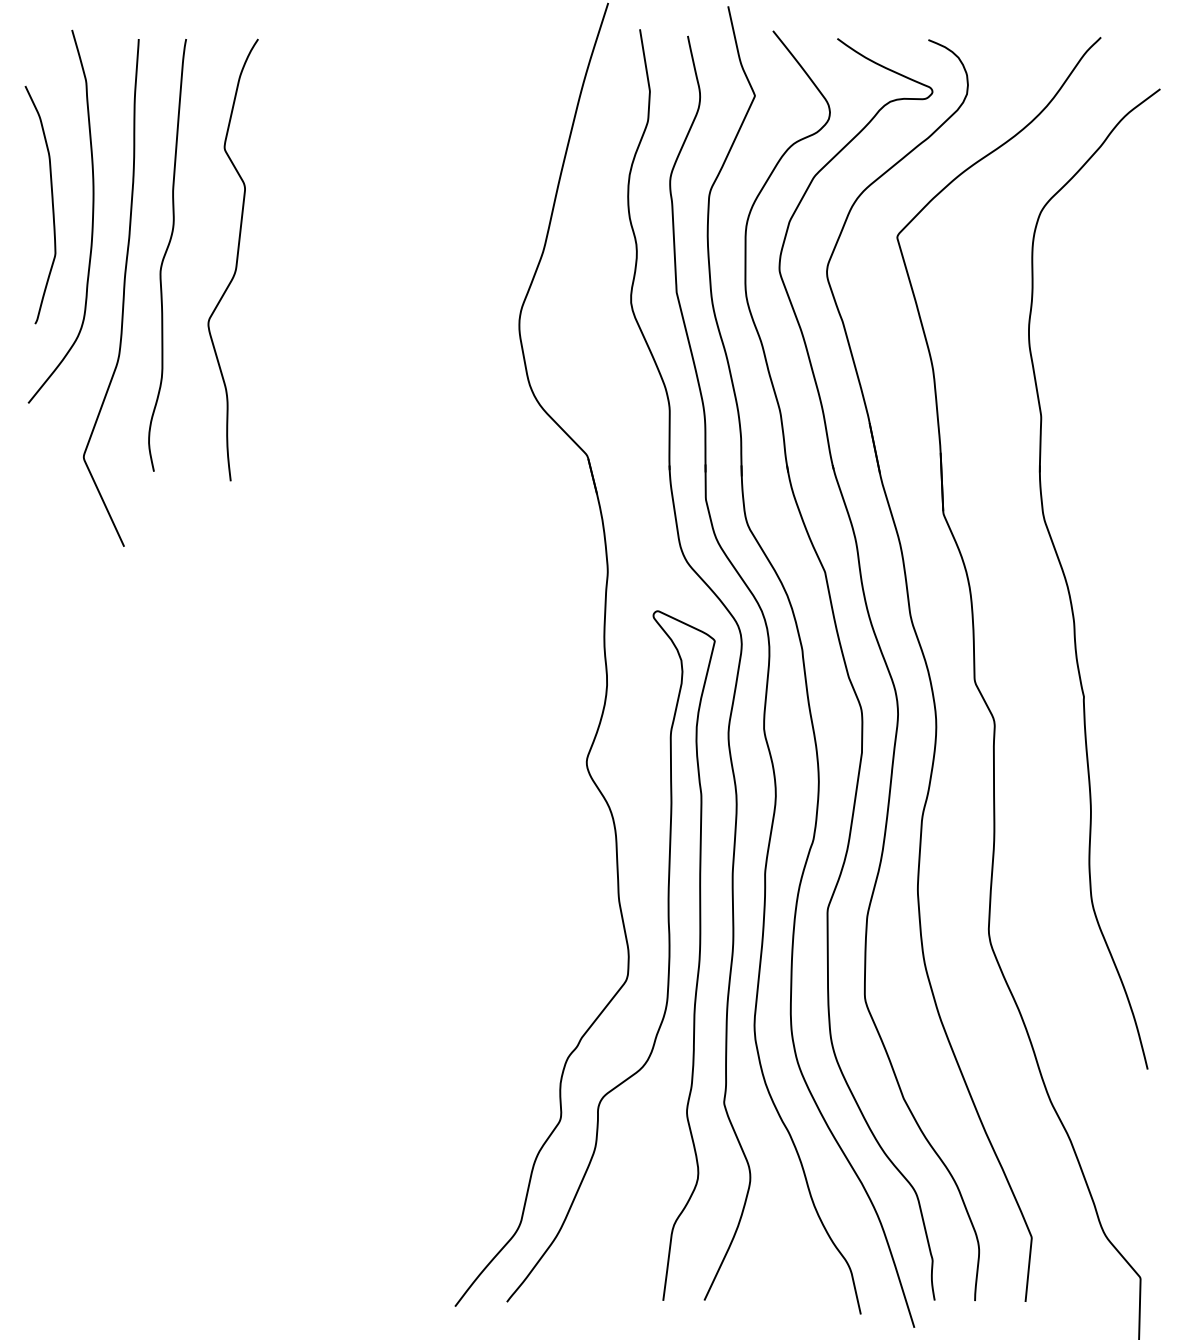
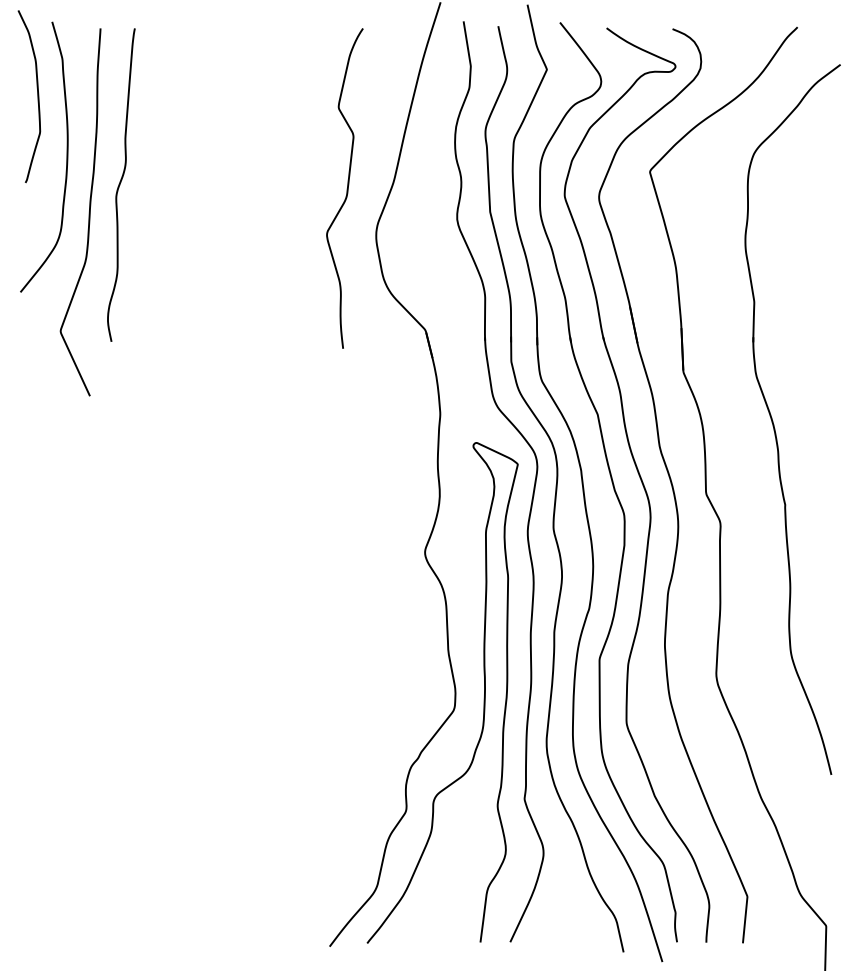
curve: (51, 204) -> (37, 96), moved
curve: (235, 260) -> (346, 188), moved

